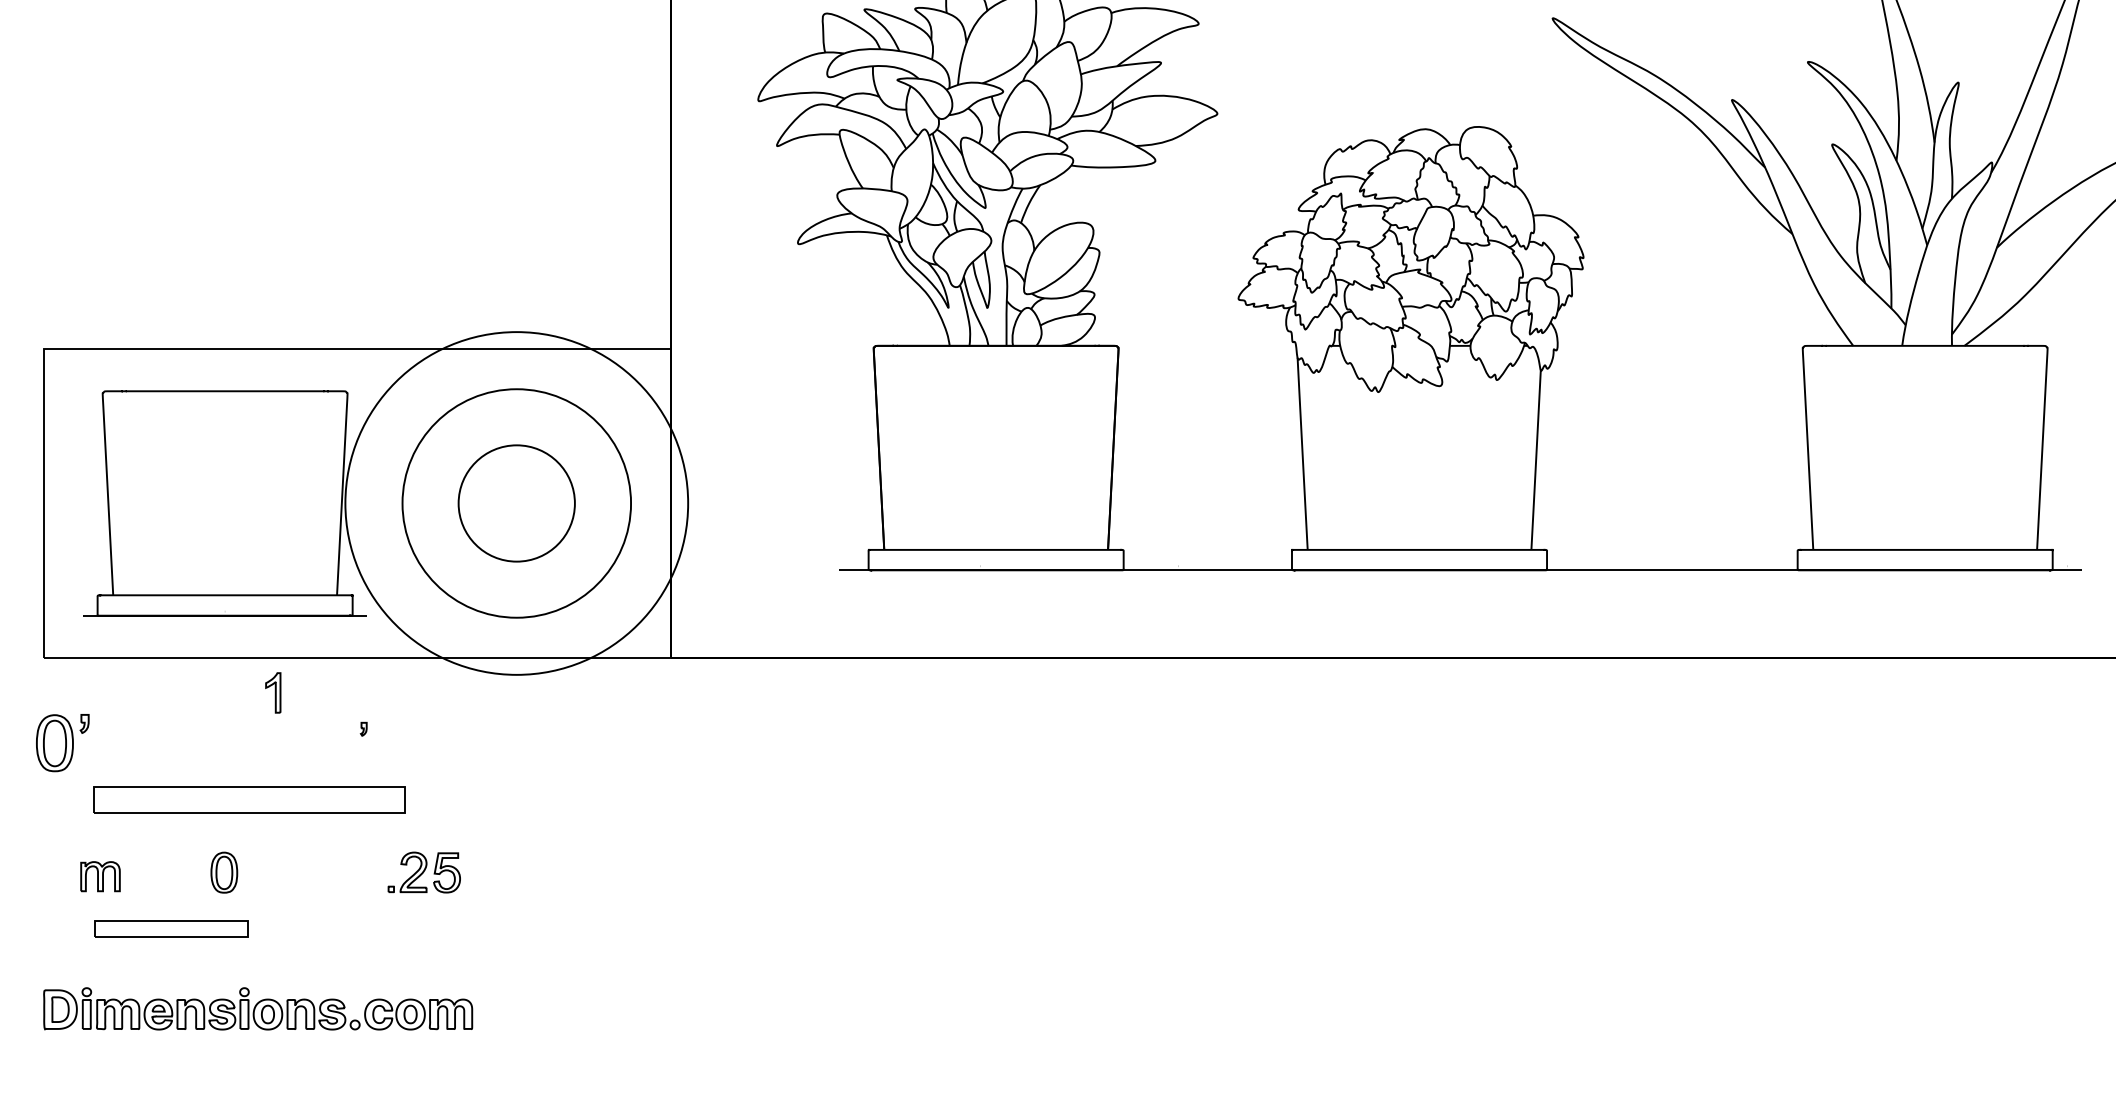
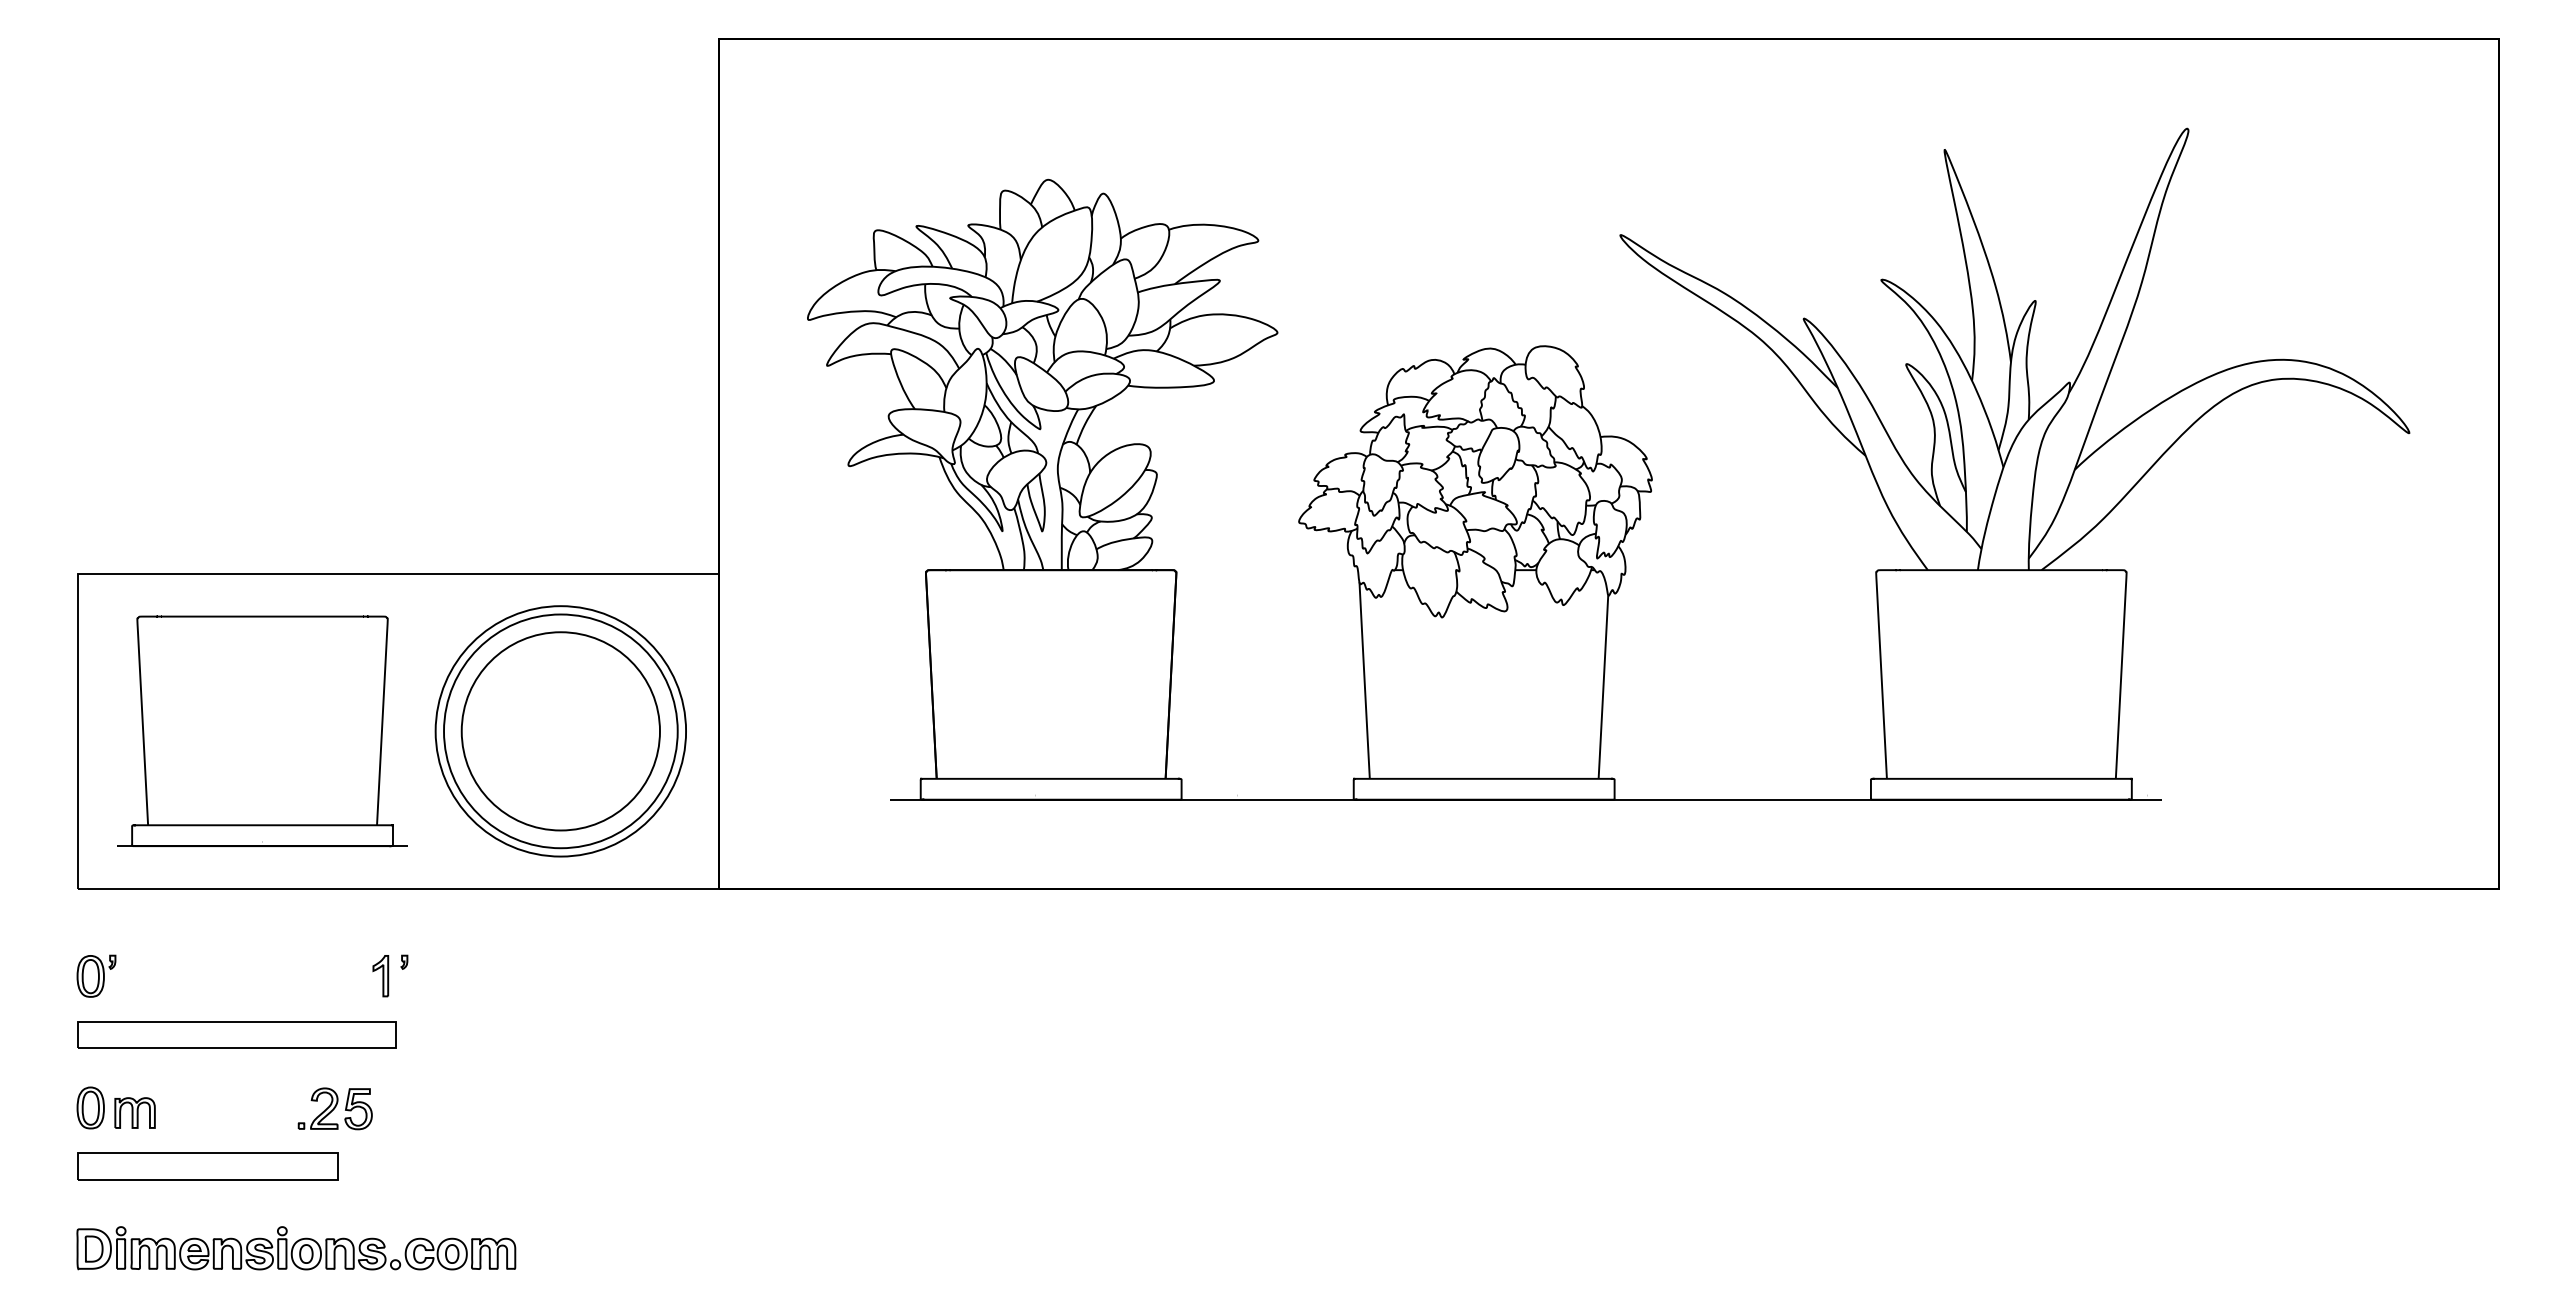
circle: (516, 503) -> (560, 731), size x0.71
circle: (516, 503) -> (560, 731), size x1.67
part: (272, 693) -> (380, 976), moved
part: (62, 742) -> (96, 975), size x0.71
part: (249, 799) -> (236, 1034), moved
part: (224, 872) -> (90, 1107), moved
part: (423, 872) -> (334, 1108), moved
part: (171, 928) -> (207, 1166), size x1.67

